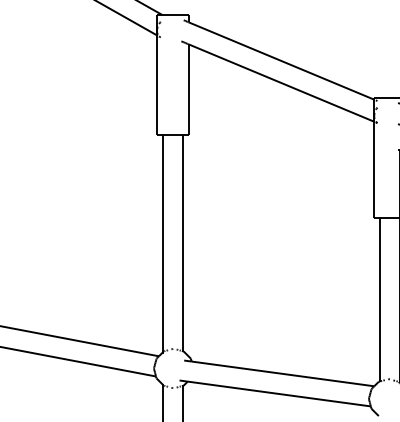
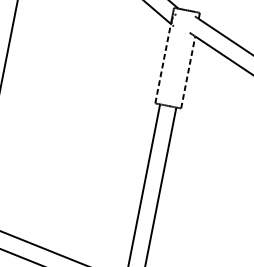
line: (156, 85) -> (162, 64), solid -> dashed
line: (189, 89) -> (188, 72), solid -> dashed

